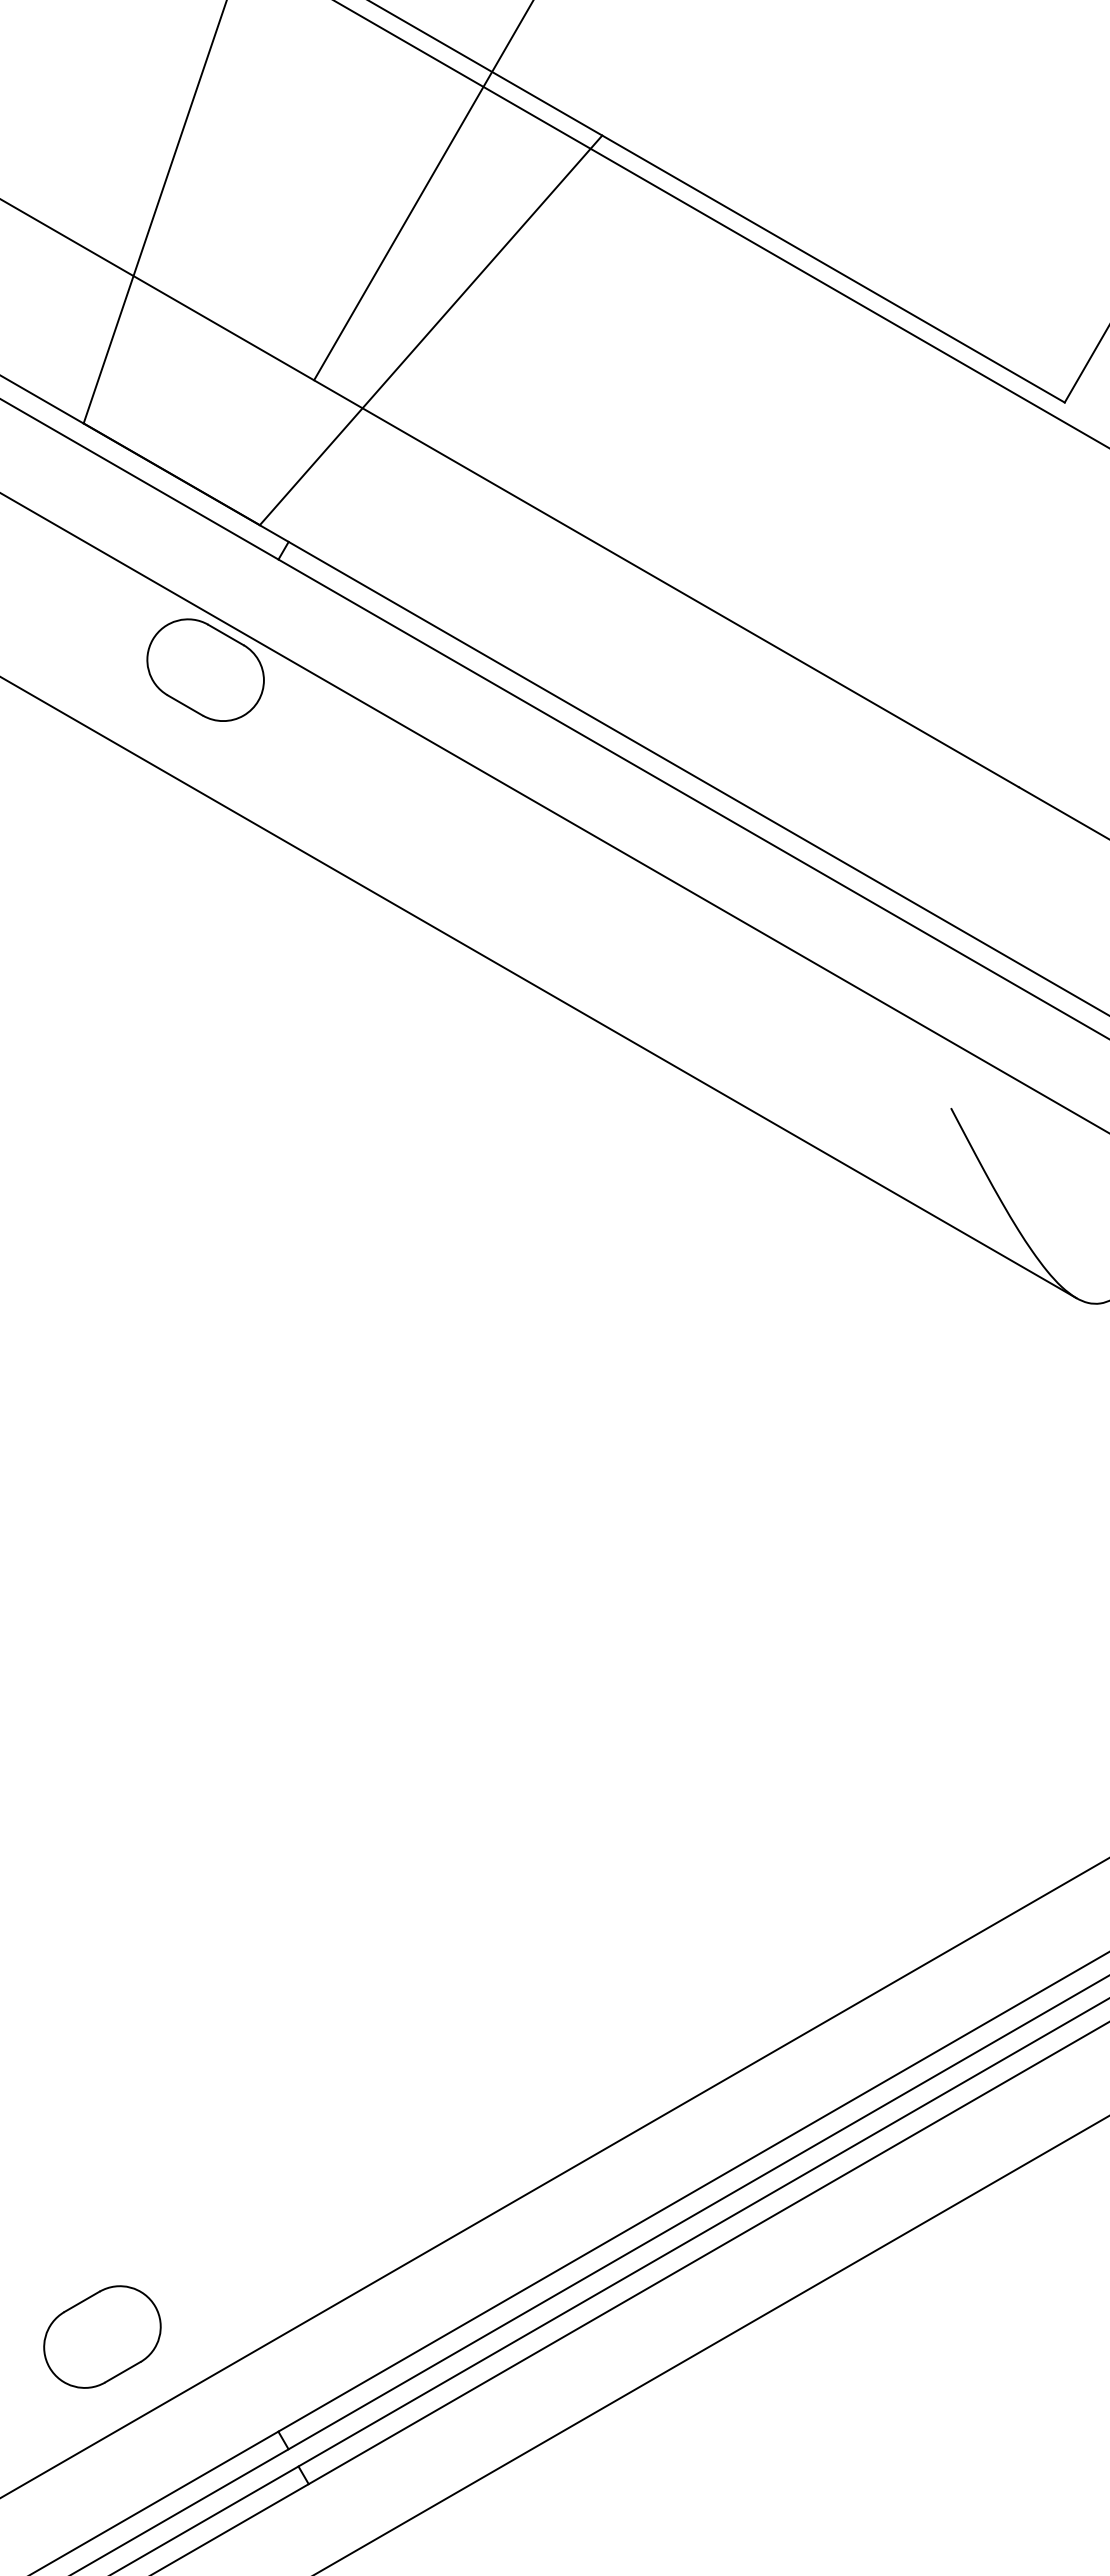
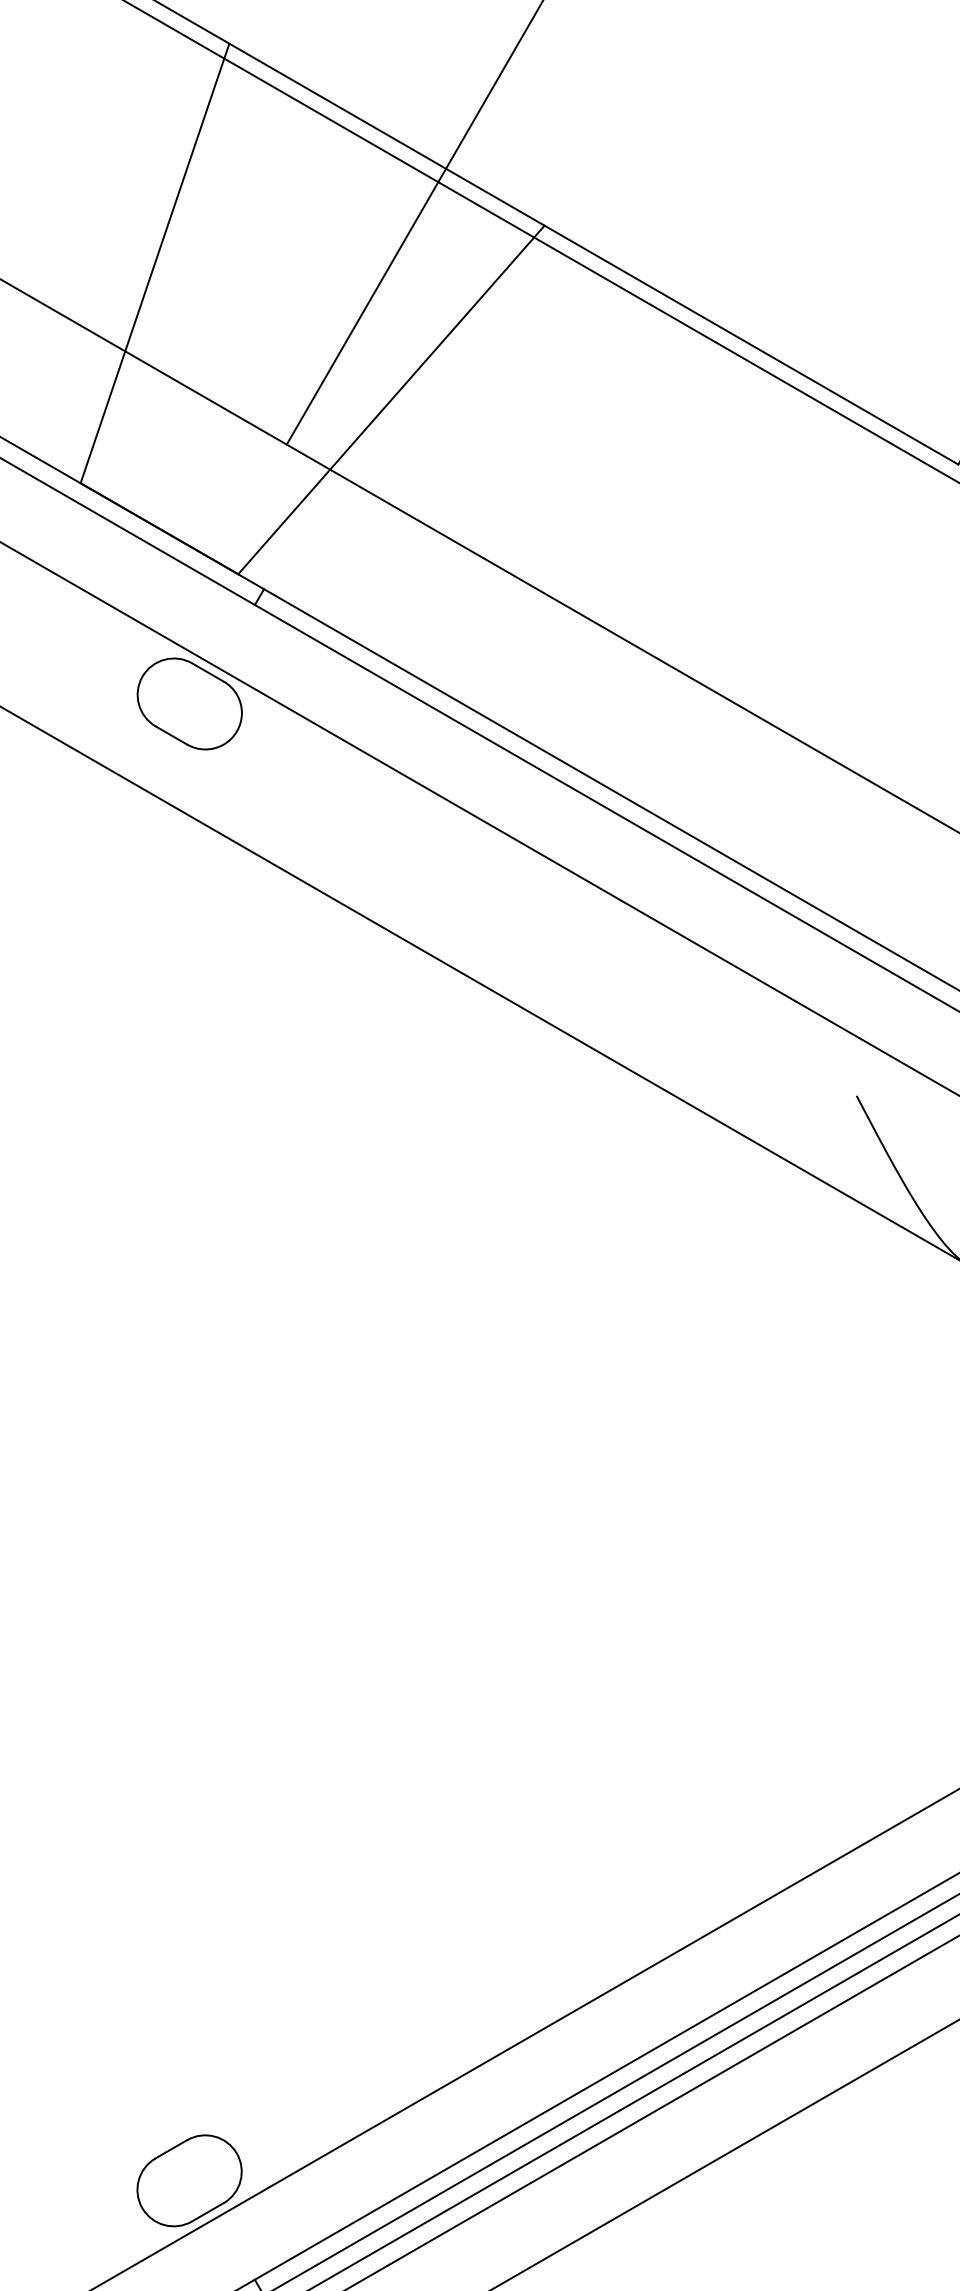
part: (102, 2336) -> (189, 2180), moved

